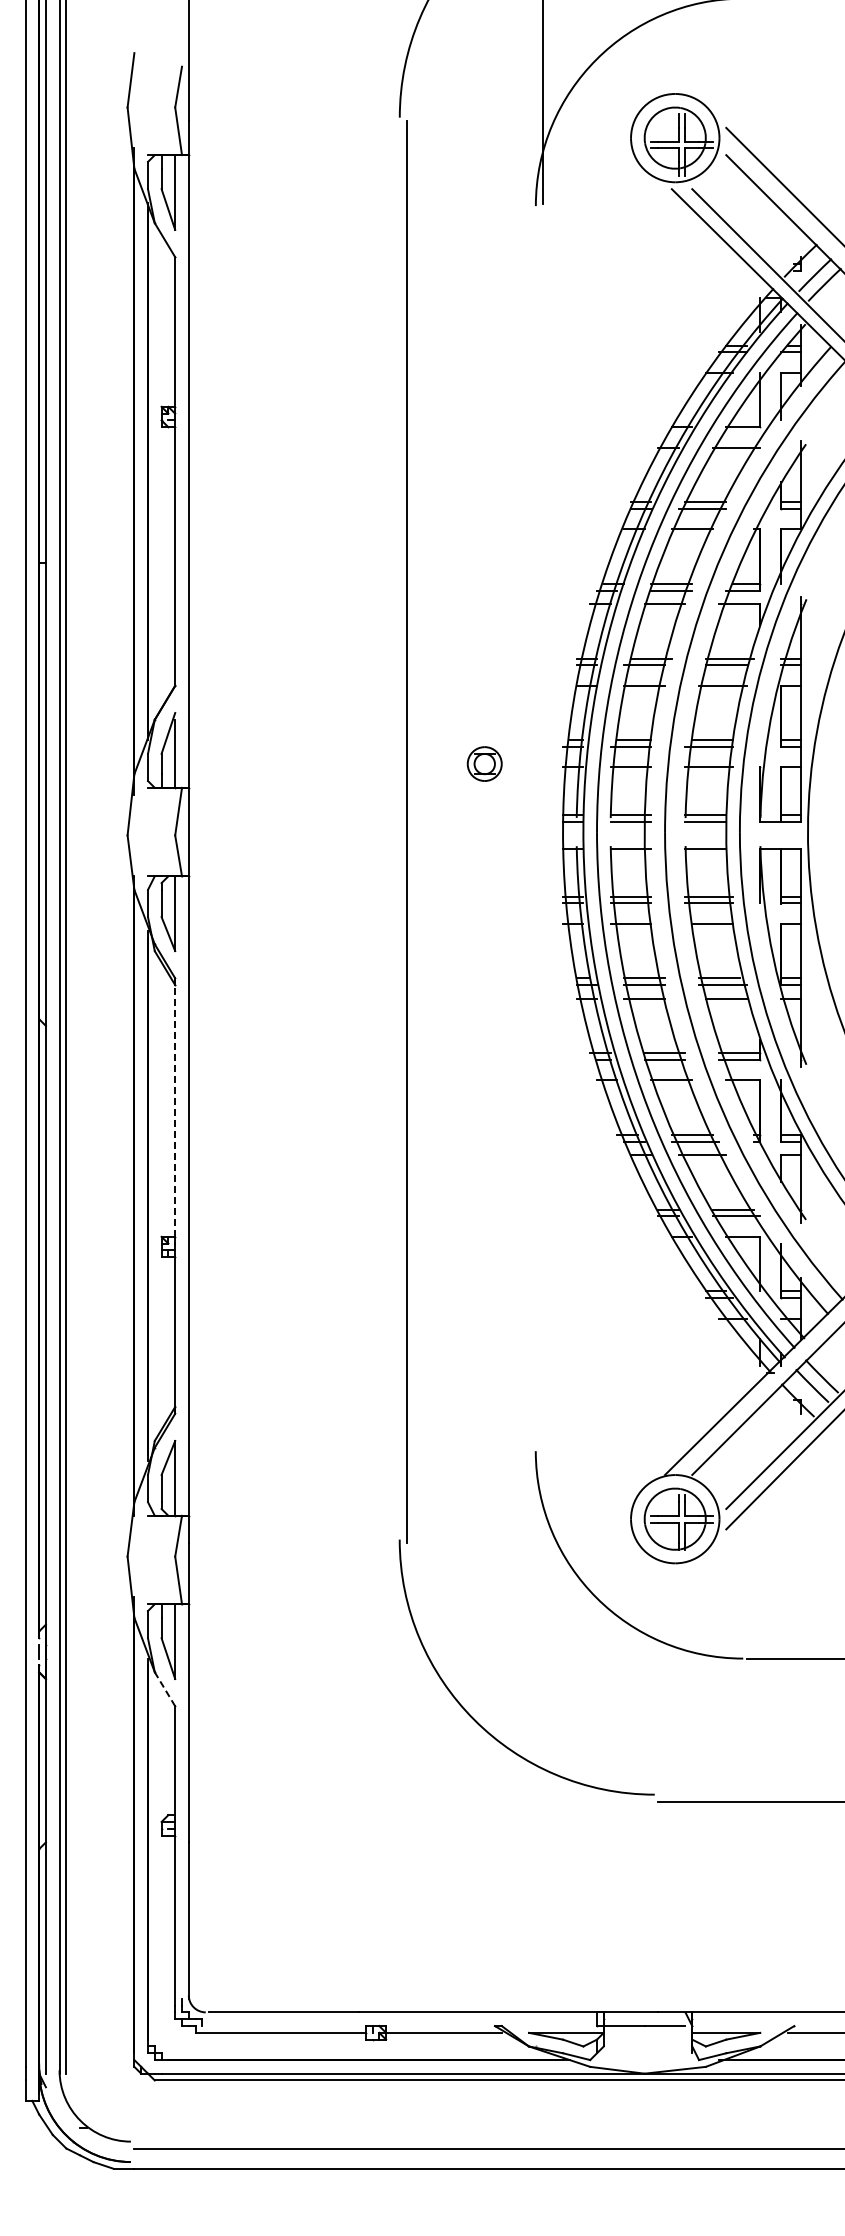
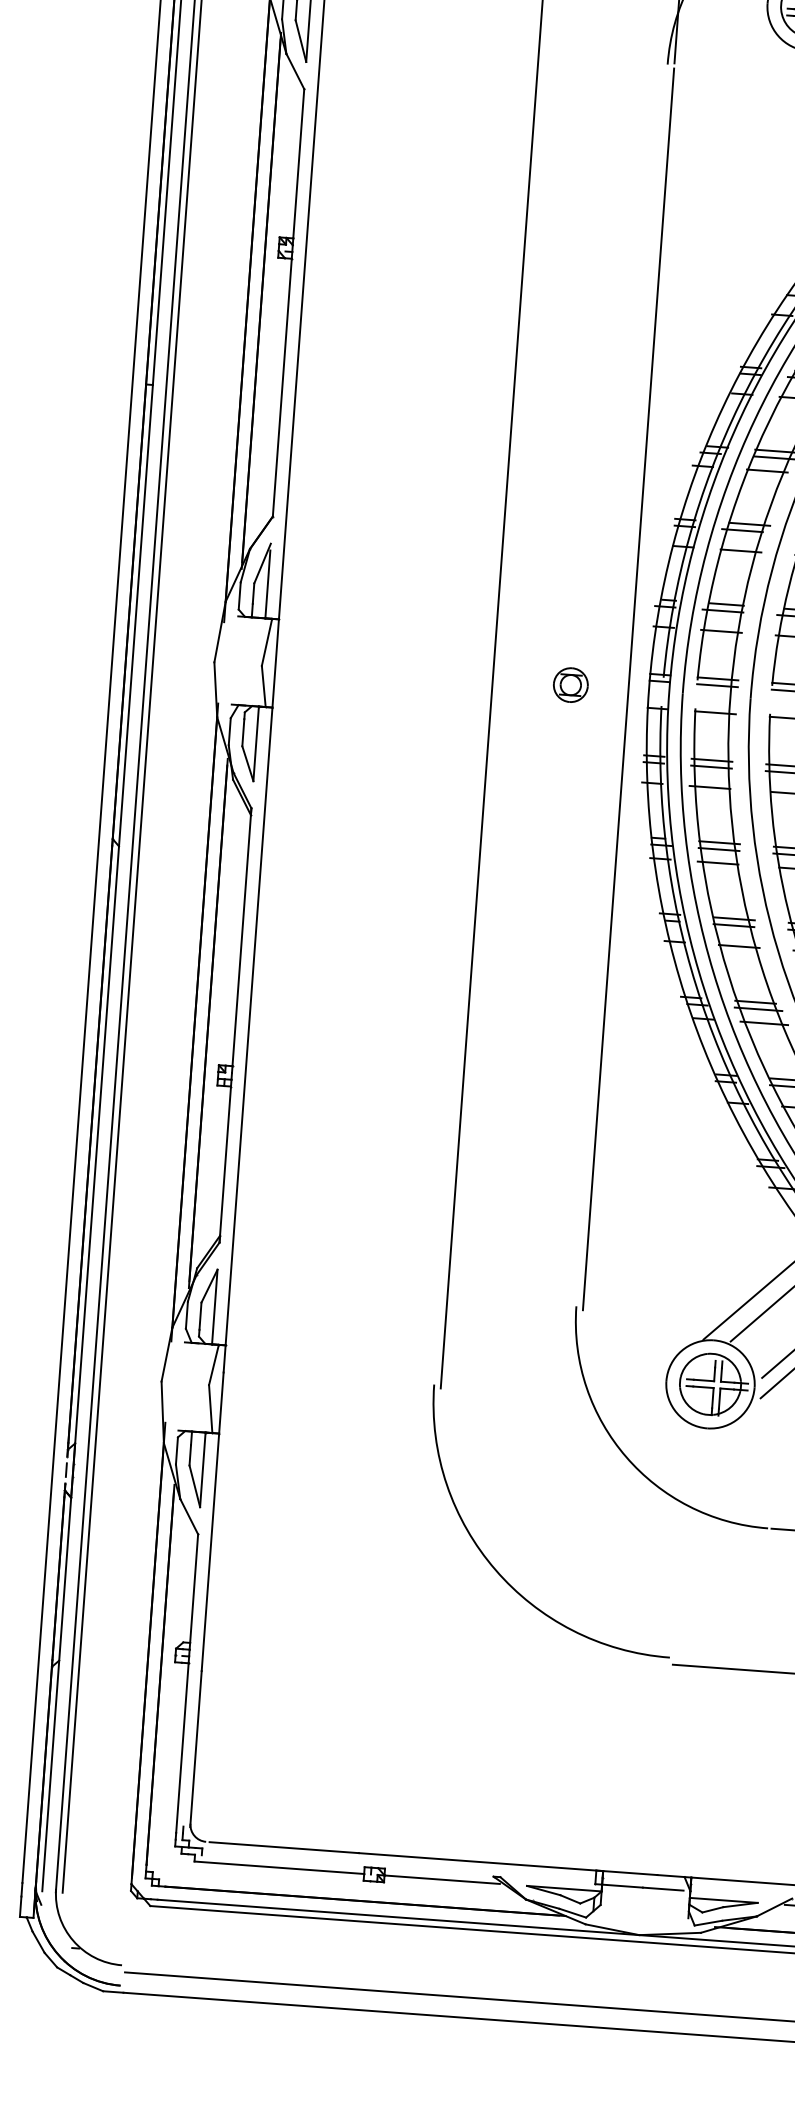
part: (484, 763) -> (570, 684), moved
line: (542, 831) -> (628, 688), added
line: (175, 1107) -> (242, 937), dashed -> solid
line: (165, 1689) -> (189, 1516), dashed -> solid

